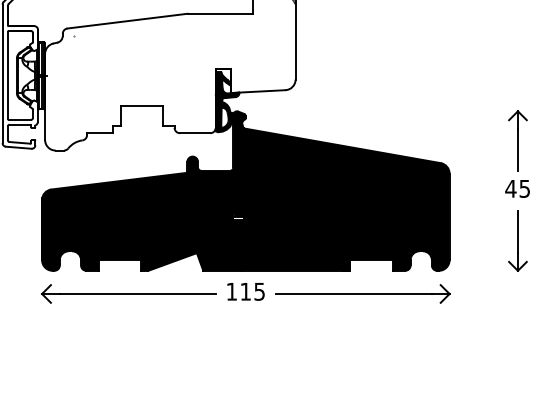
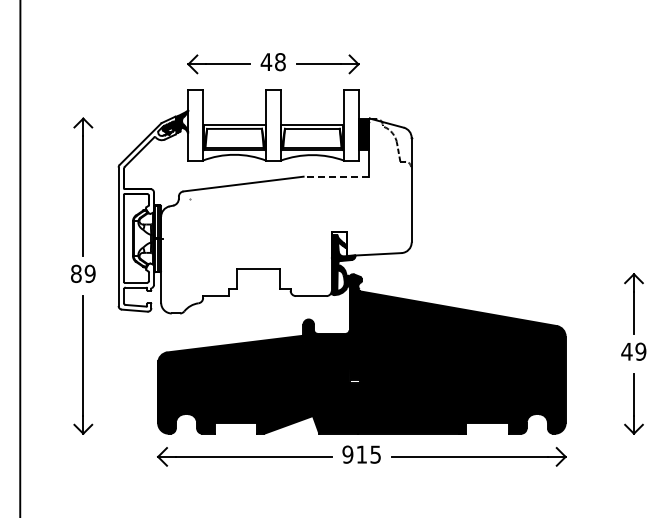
line: (220, 13) -> (336, 176), solid -> dashed
text: (524, 188) -> (640, 351), 45 -> 49
text: (231, 291) -> (347, 454), 115 -> 915

